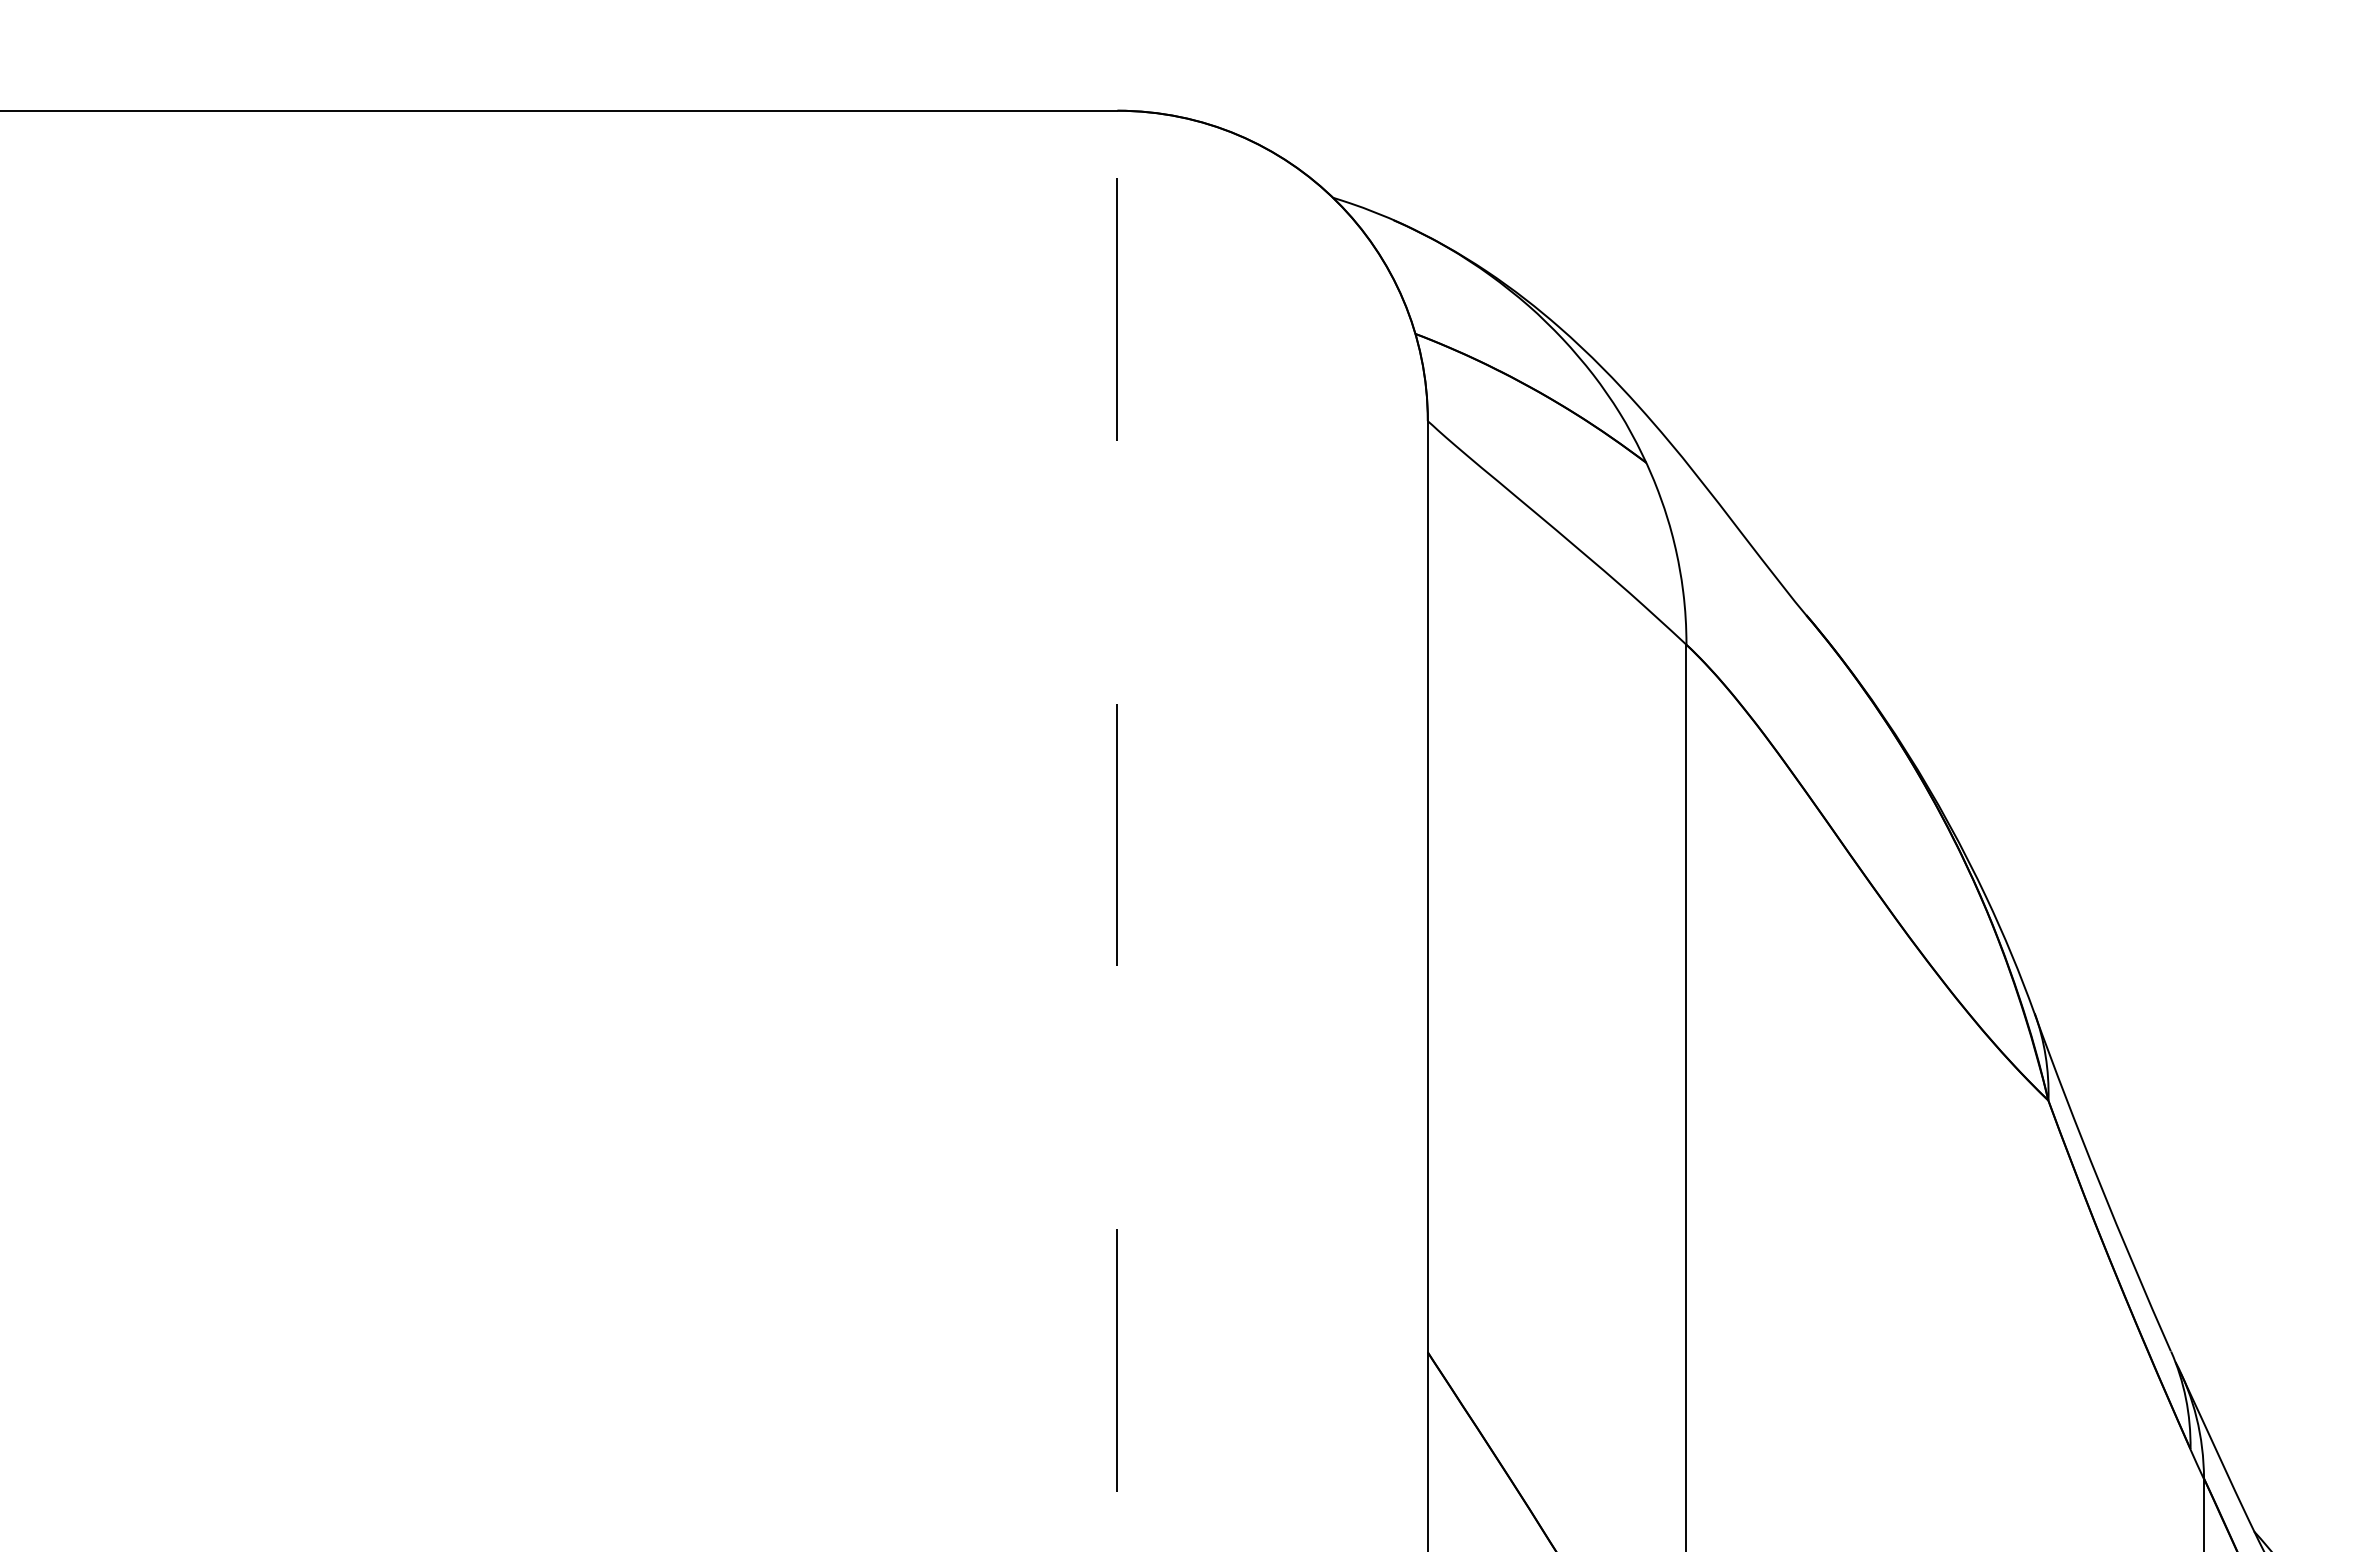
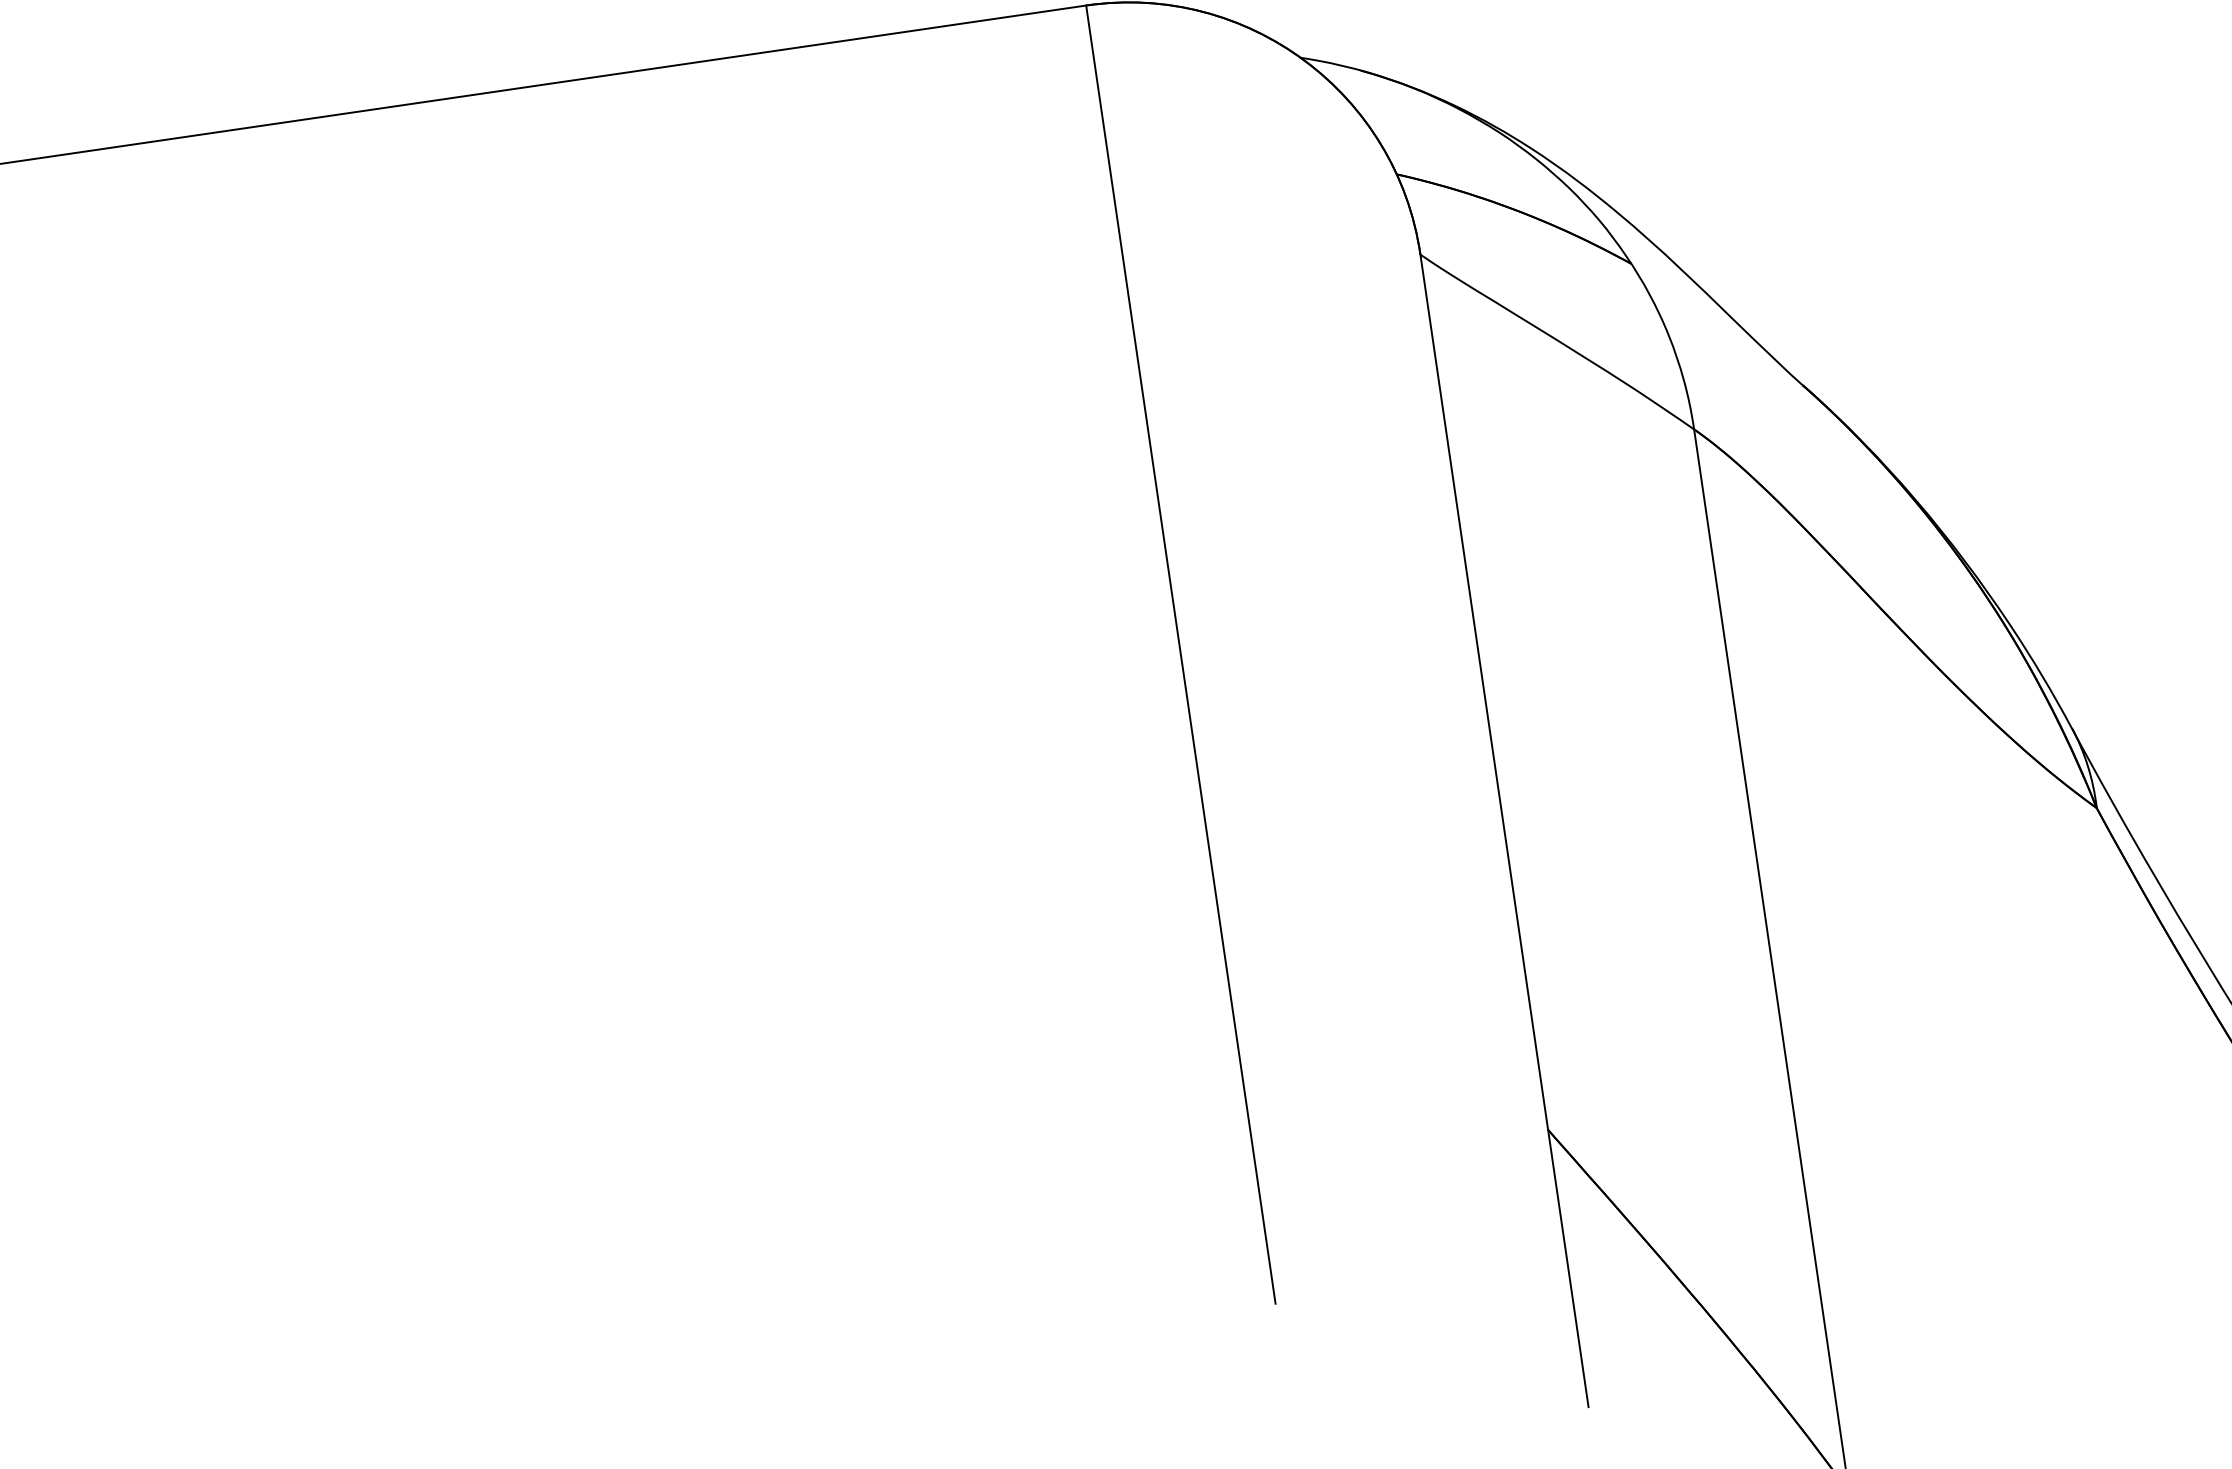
line: (1117, 801) -> (1180, 654), dashed -> solid

